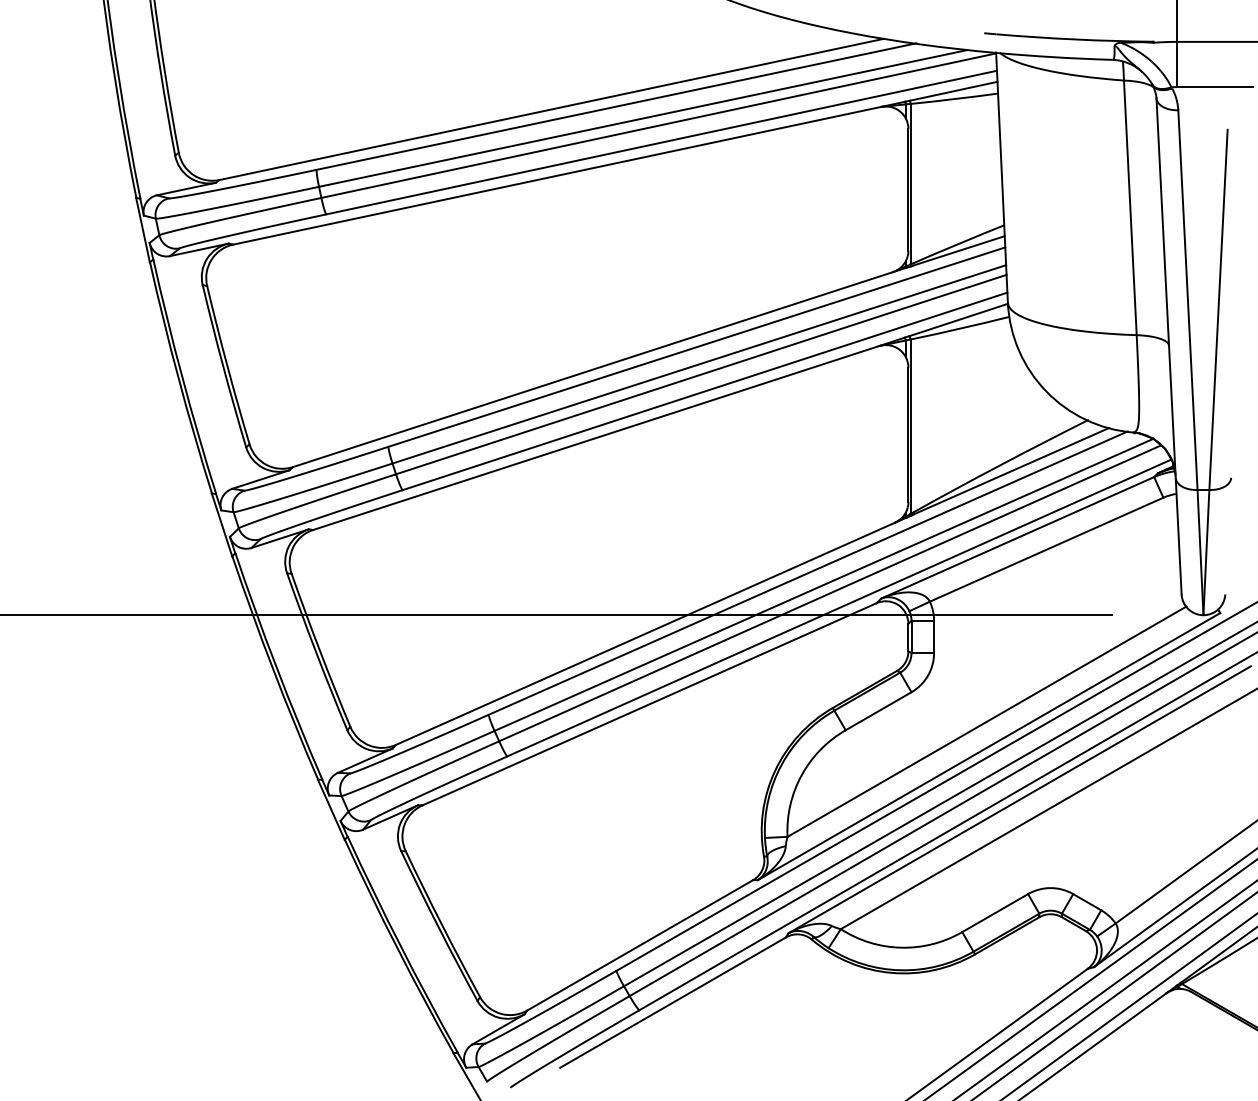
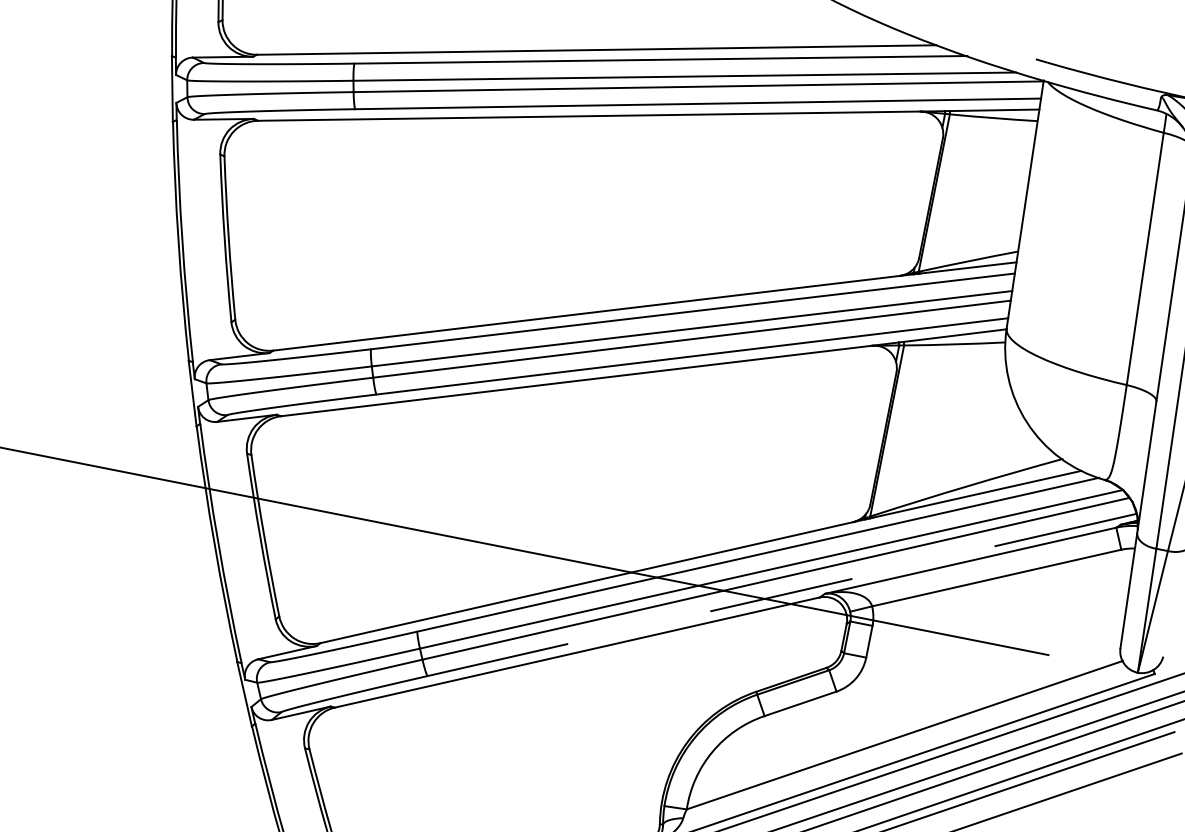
line: (839, 607) -> (782, 594), solid -> dashed

